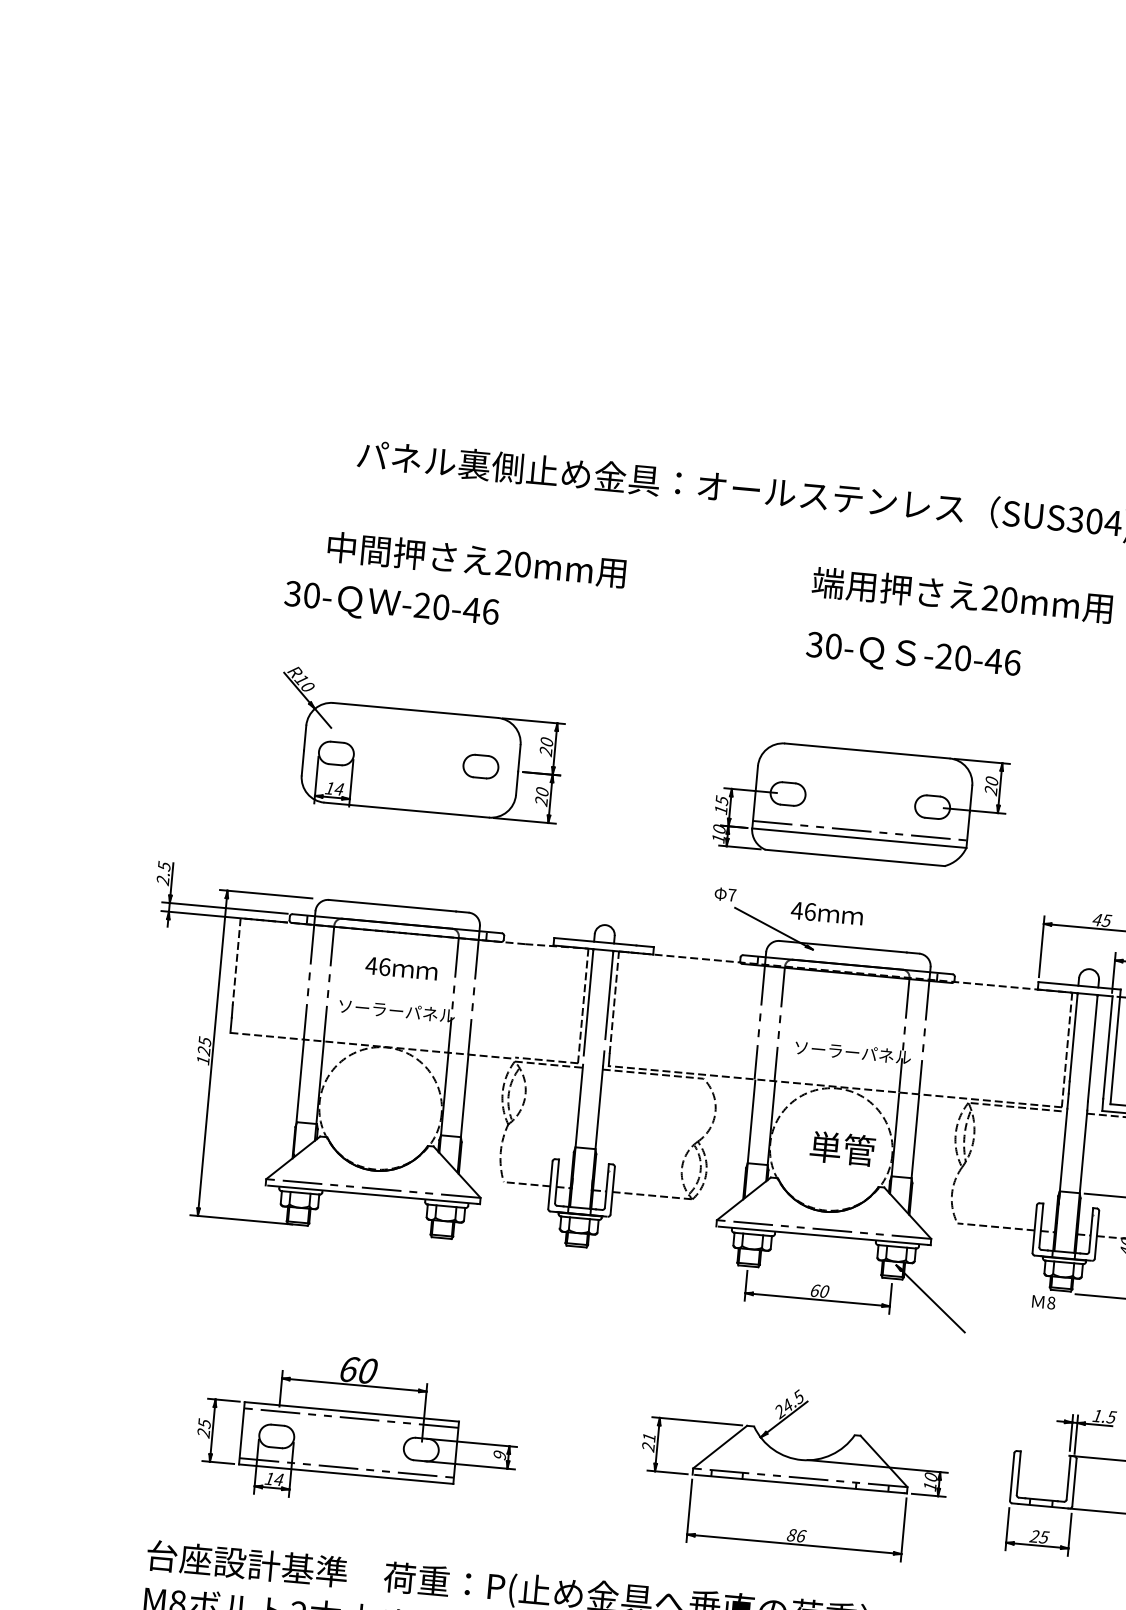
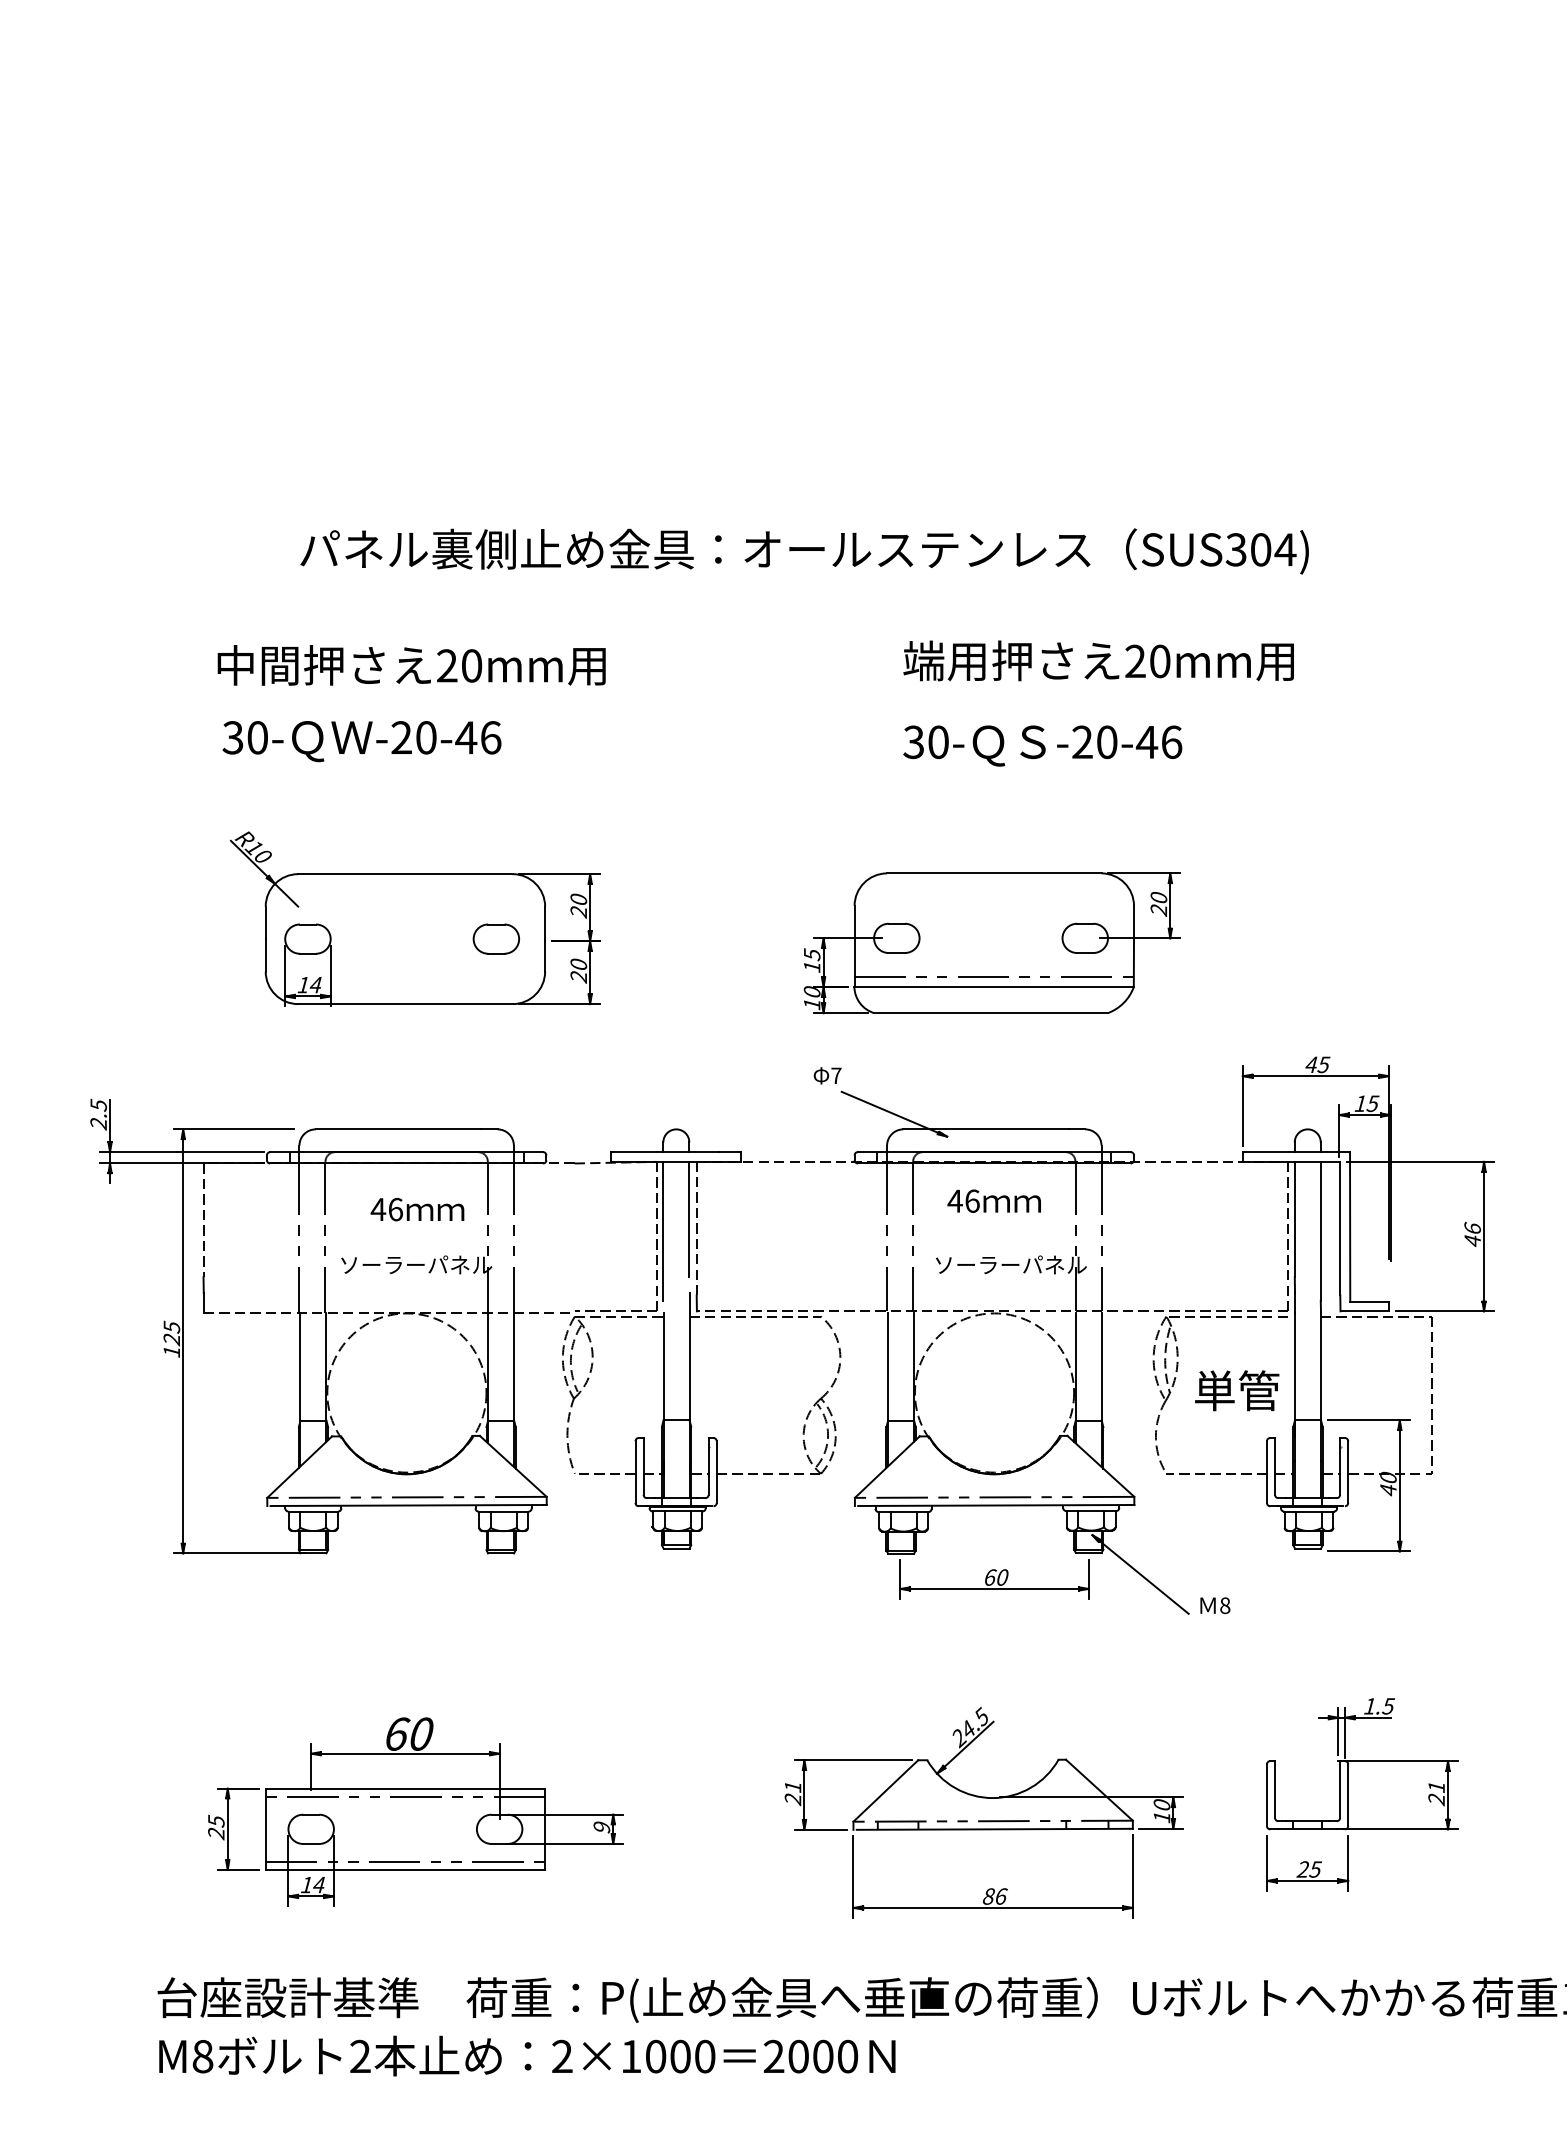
text: (476, 560) -> (411, 665), moved
text: (826, 912) -> (993, 1200), moved
text: (842, 1148) -> (1237, 1390), moved
text: (1043, 1302) -> (1215, 1605), moved

